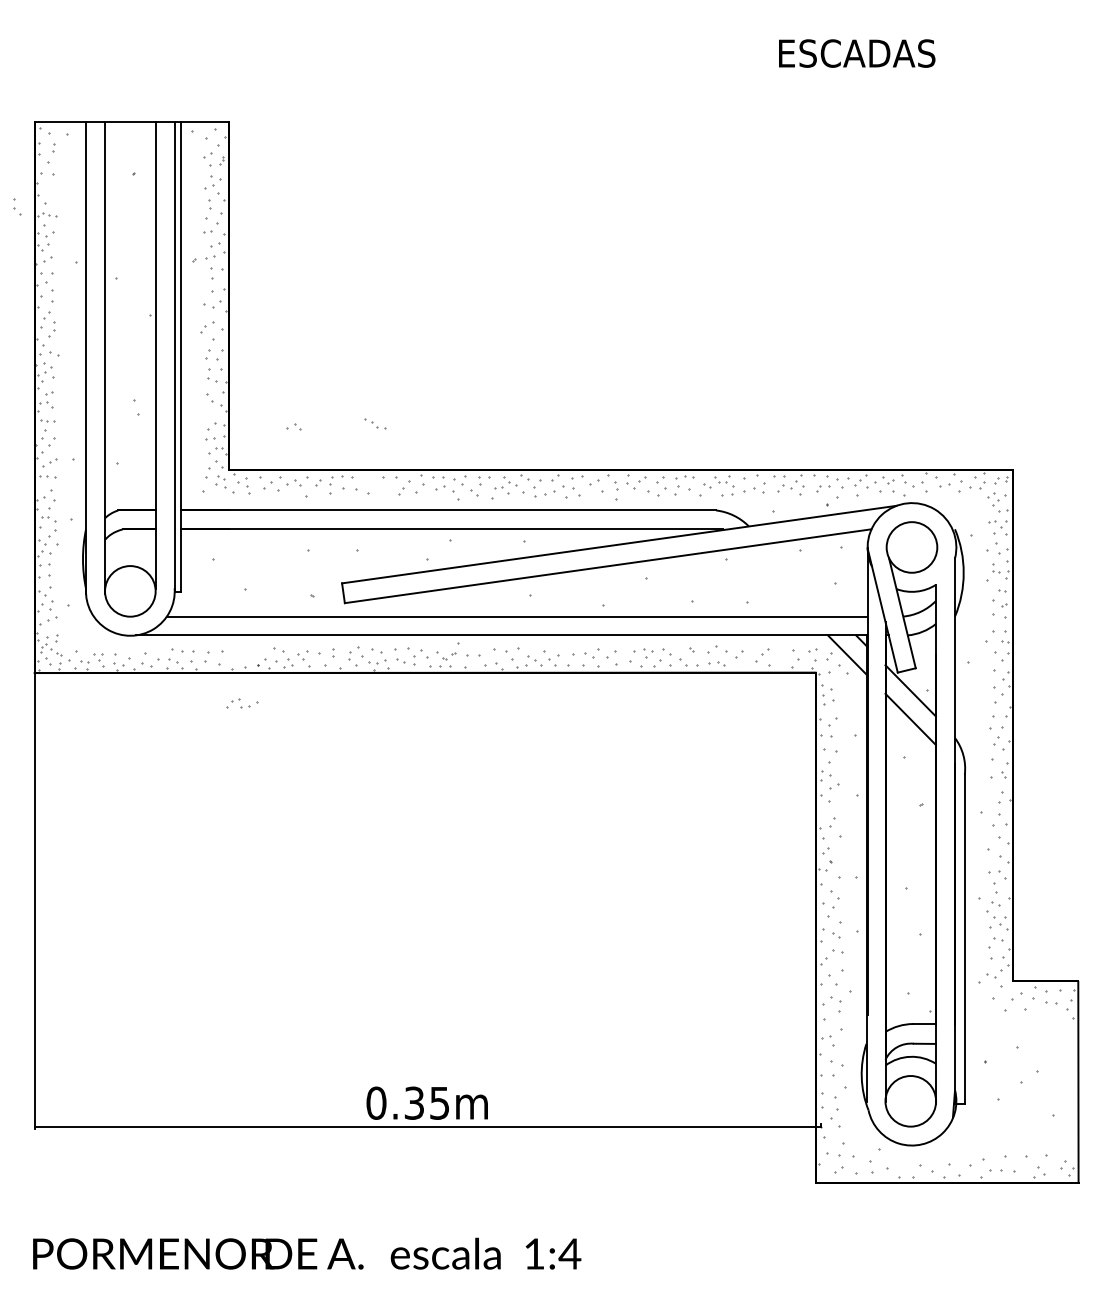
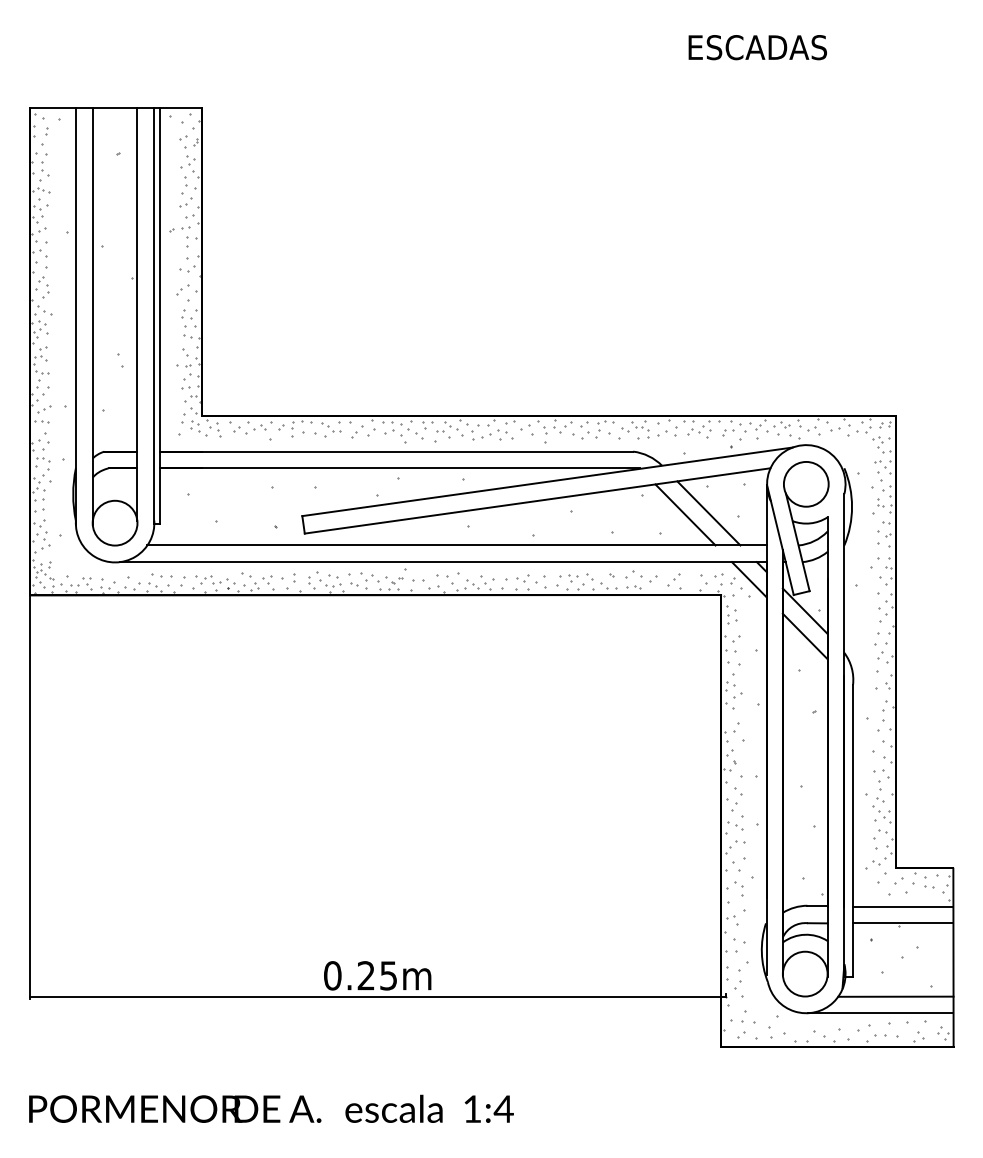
part: (17, 206) -> (45, 168), moved
part: (208, 412) -> (184, 364), added
part: (375, 423) -> (331, 427), moved
part: (293, 426) -> (259, 377), removed
line: (801, 580) -> (708, 513), added
line: (775, 581) -> (685, 514), added
part: (242, 703) -> (214, 579), moved
line: (1021, 1025) -> (903, 907), added
line: (1021, 1043) -> (903, 922), added
text: (413, 1102) -> (365, 975), 0.35m -> 0.25m
line: (1013, 1126) -> (896, 996), added
line: (995, 1145) -> (880, 1013), added

